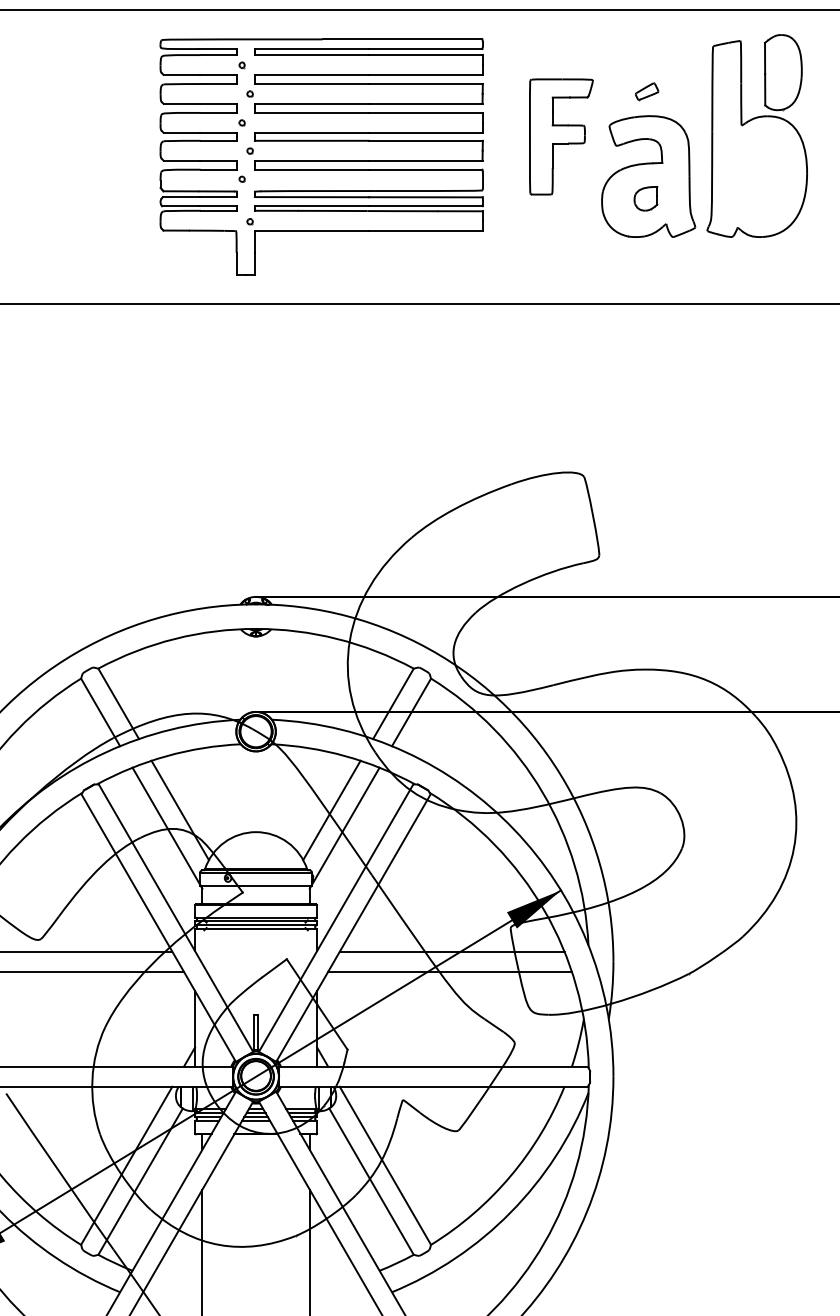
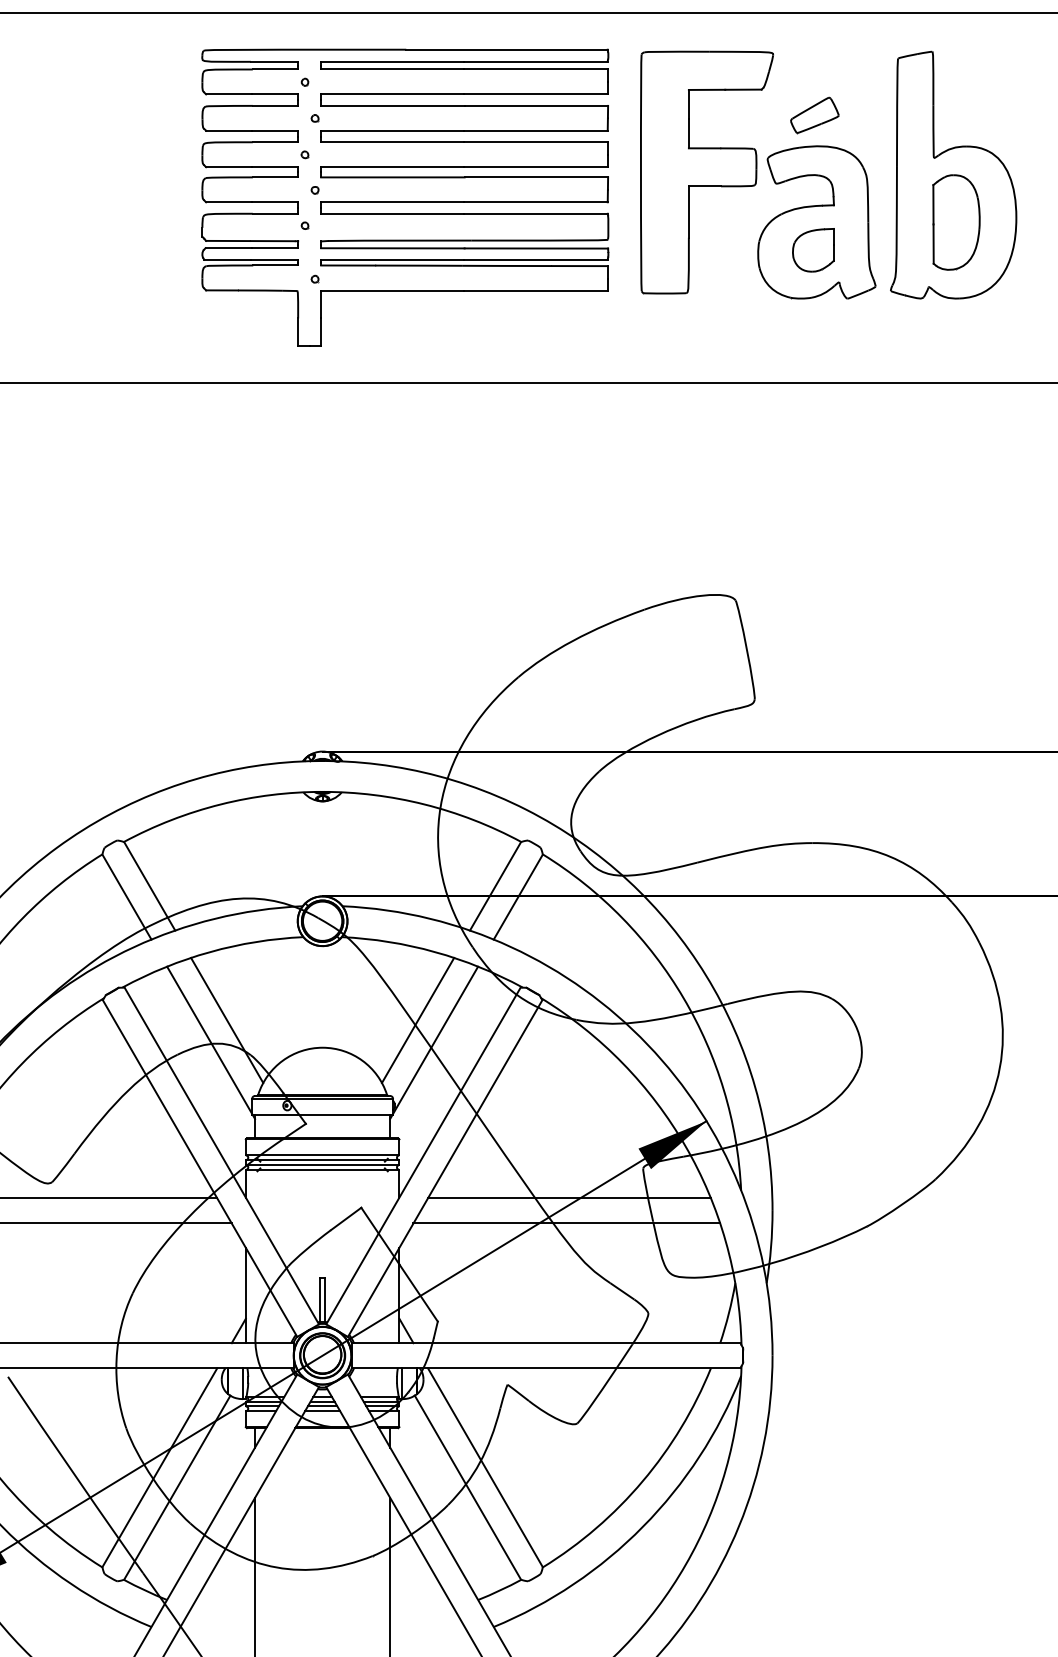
part: (783, 72) -> (956, 222), moved
part: (646, 91) -> (814, 115), size x1.67
part: (560, 136) -> (706, 172), size x1.67
part: (645, 198) -> (813, 250), size x1.43

